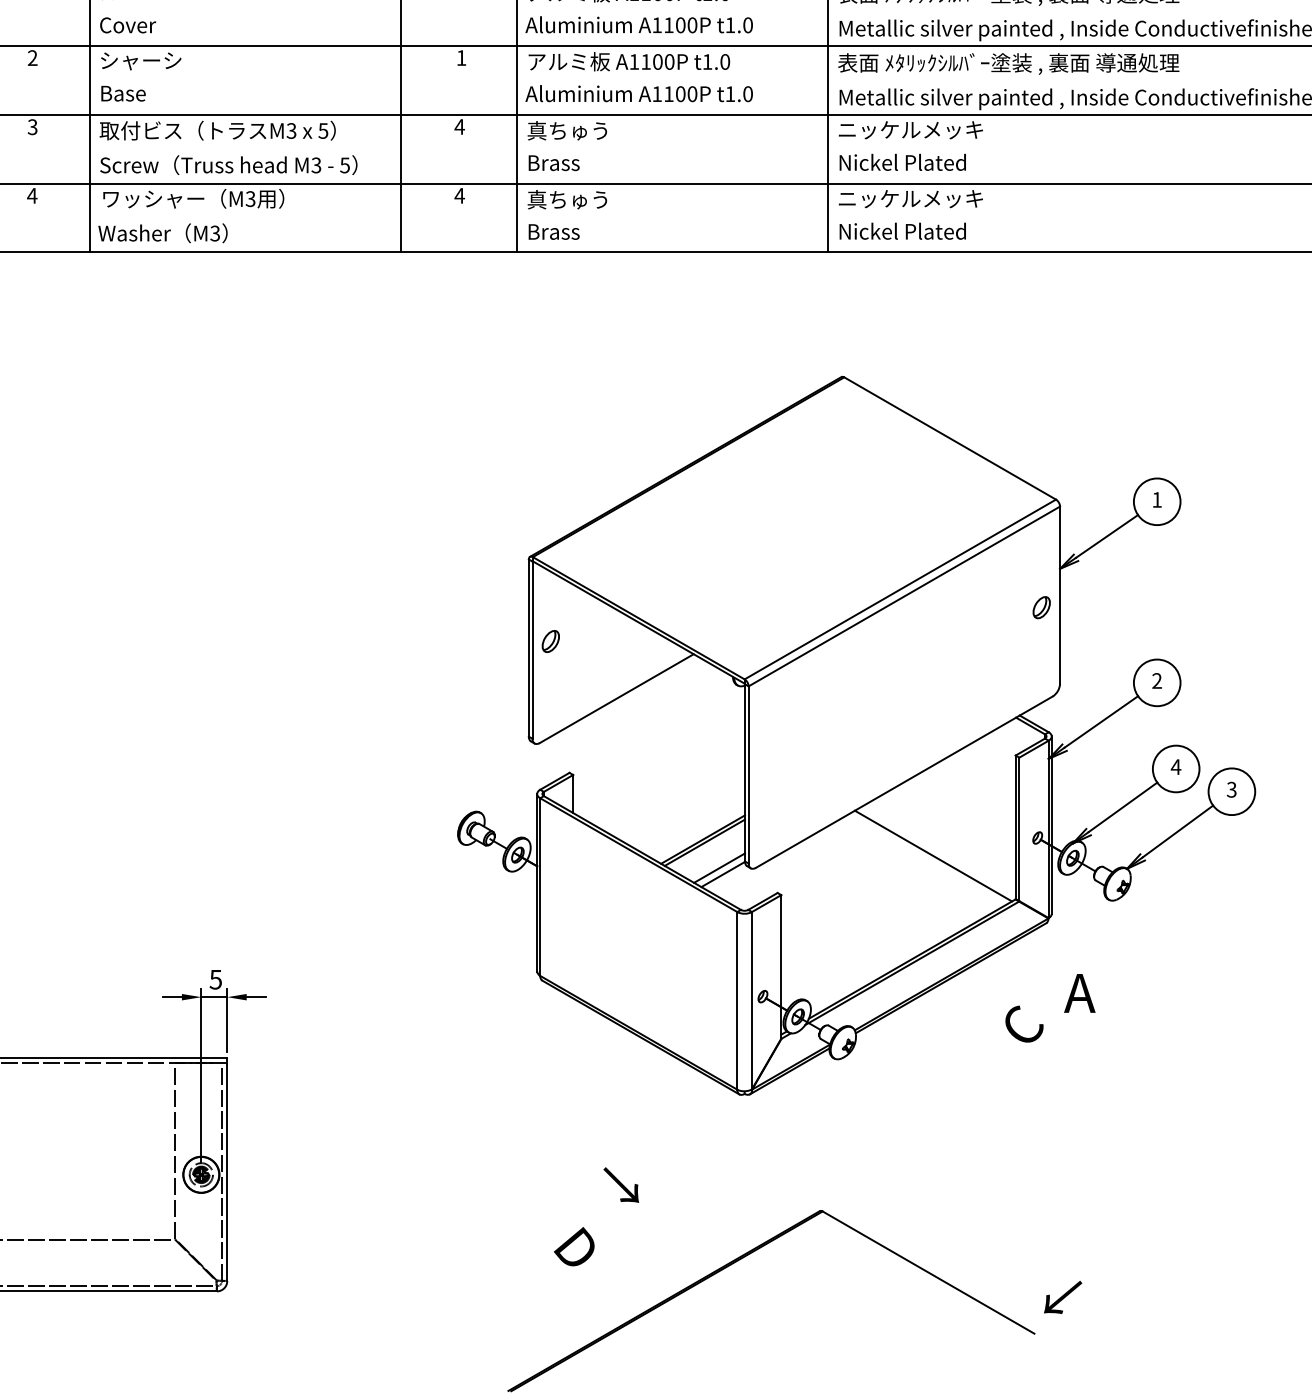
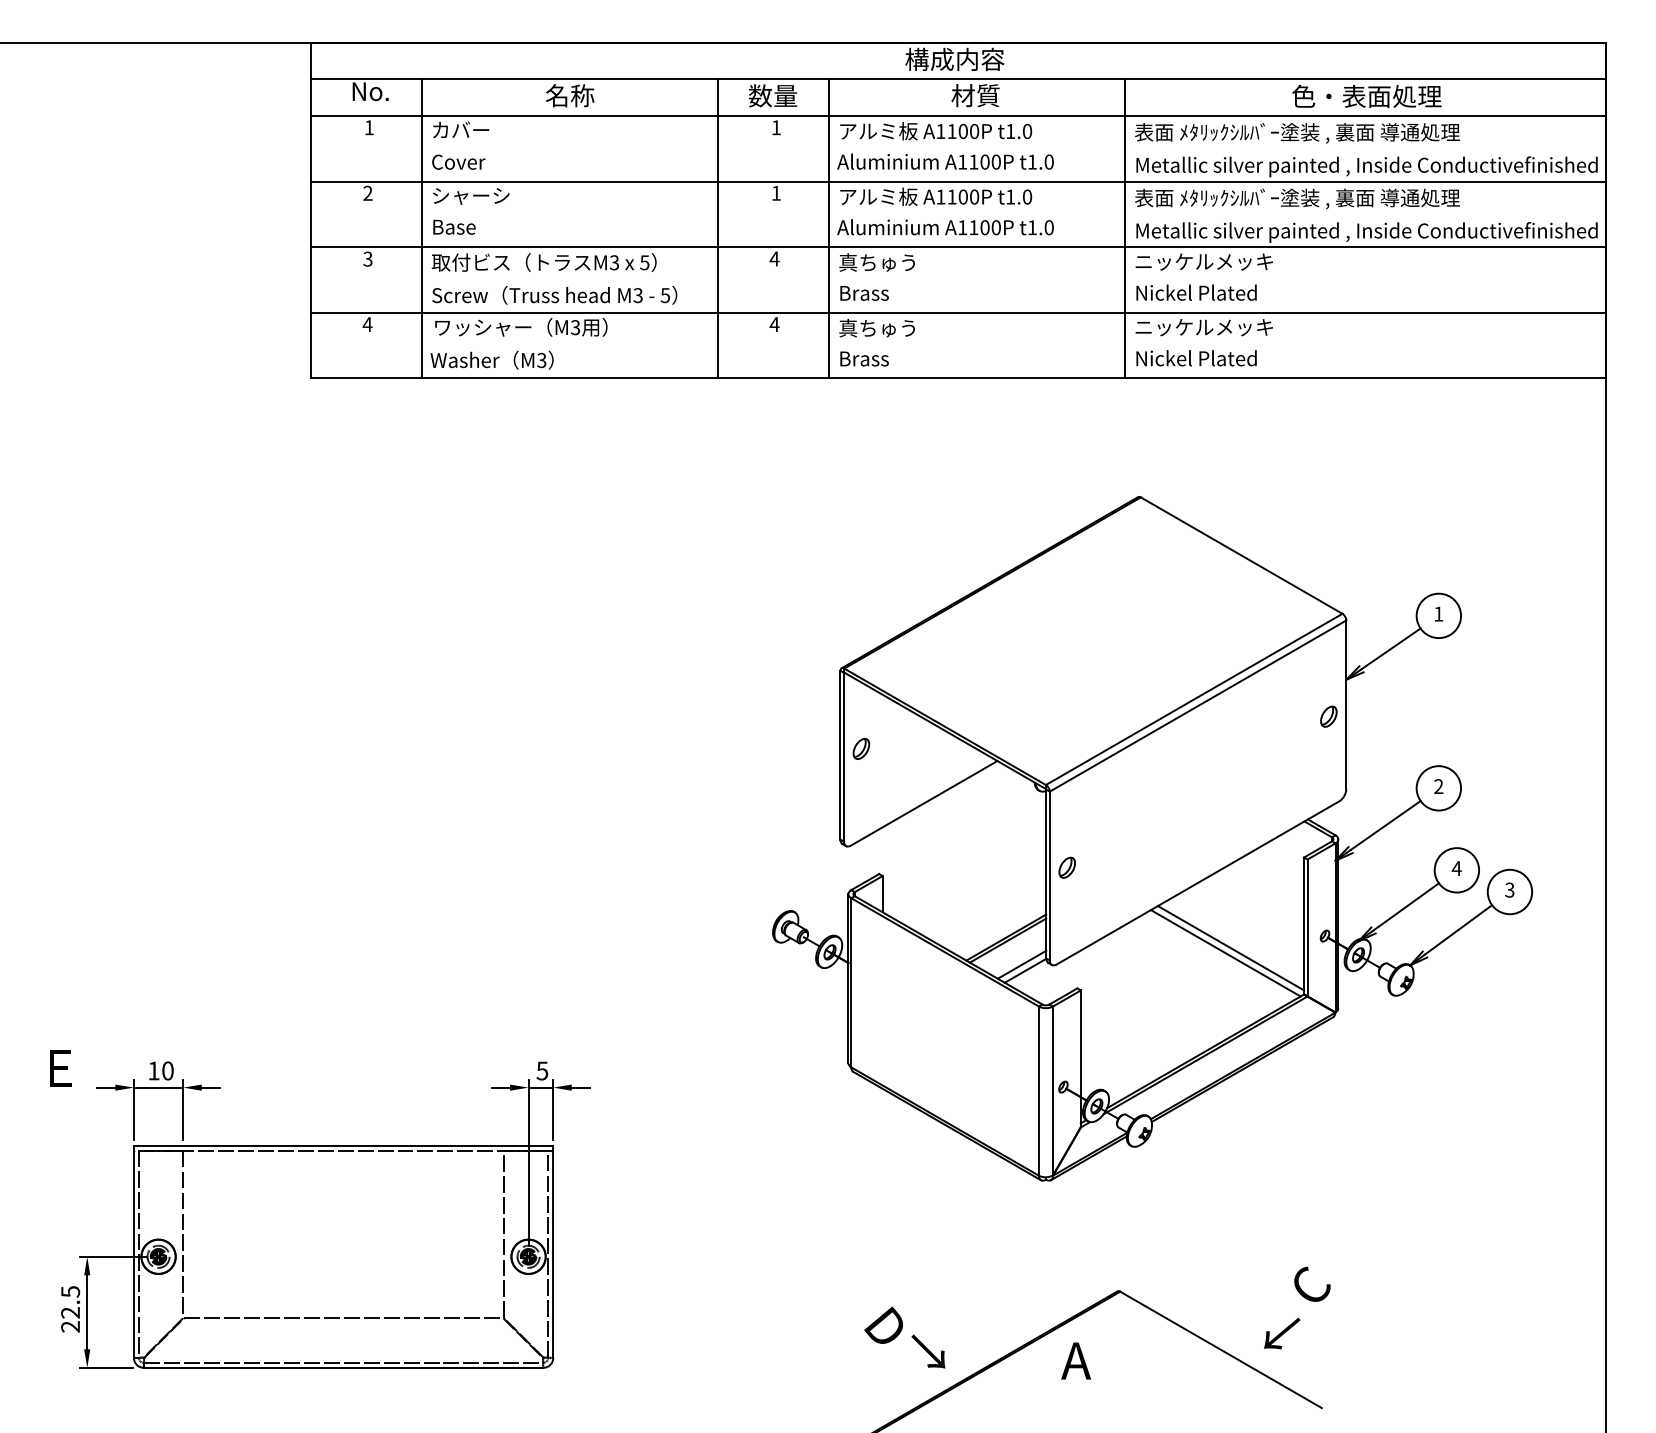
part: (766, 766) -> (1066, 867), added
line: (938, 851) -> (1230, 948), added
text: (1080, 992) -> (1076, 1360), moved
text: (1024, 1023) -> (1312, 1283), moved
text: (621, 1185) -> (928, 1351), moved
text: (1063, 1297) -> (1282, 1333), moved

